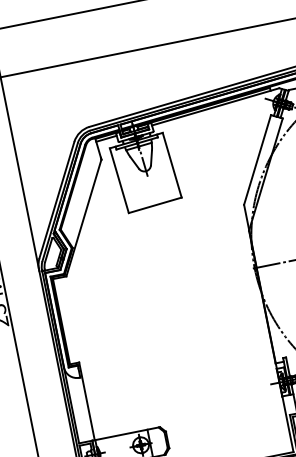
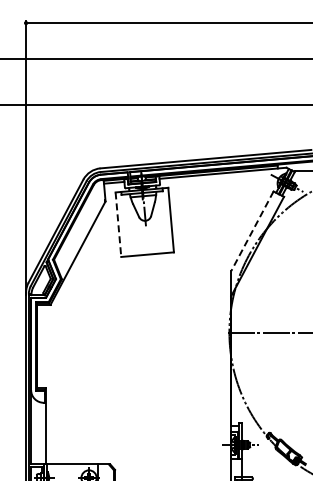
line: (257, 160) -> (252, 231), solid -> dashed
line: (119, 181) -> (118, 225), solid -> dashed

